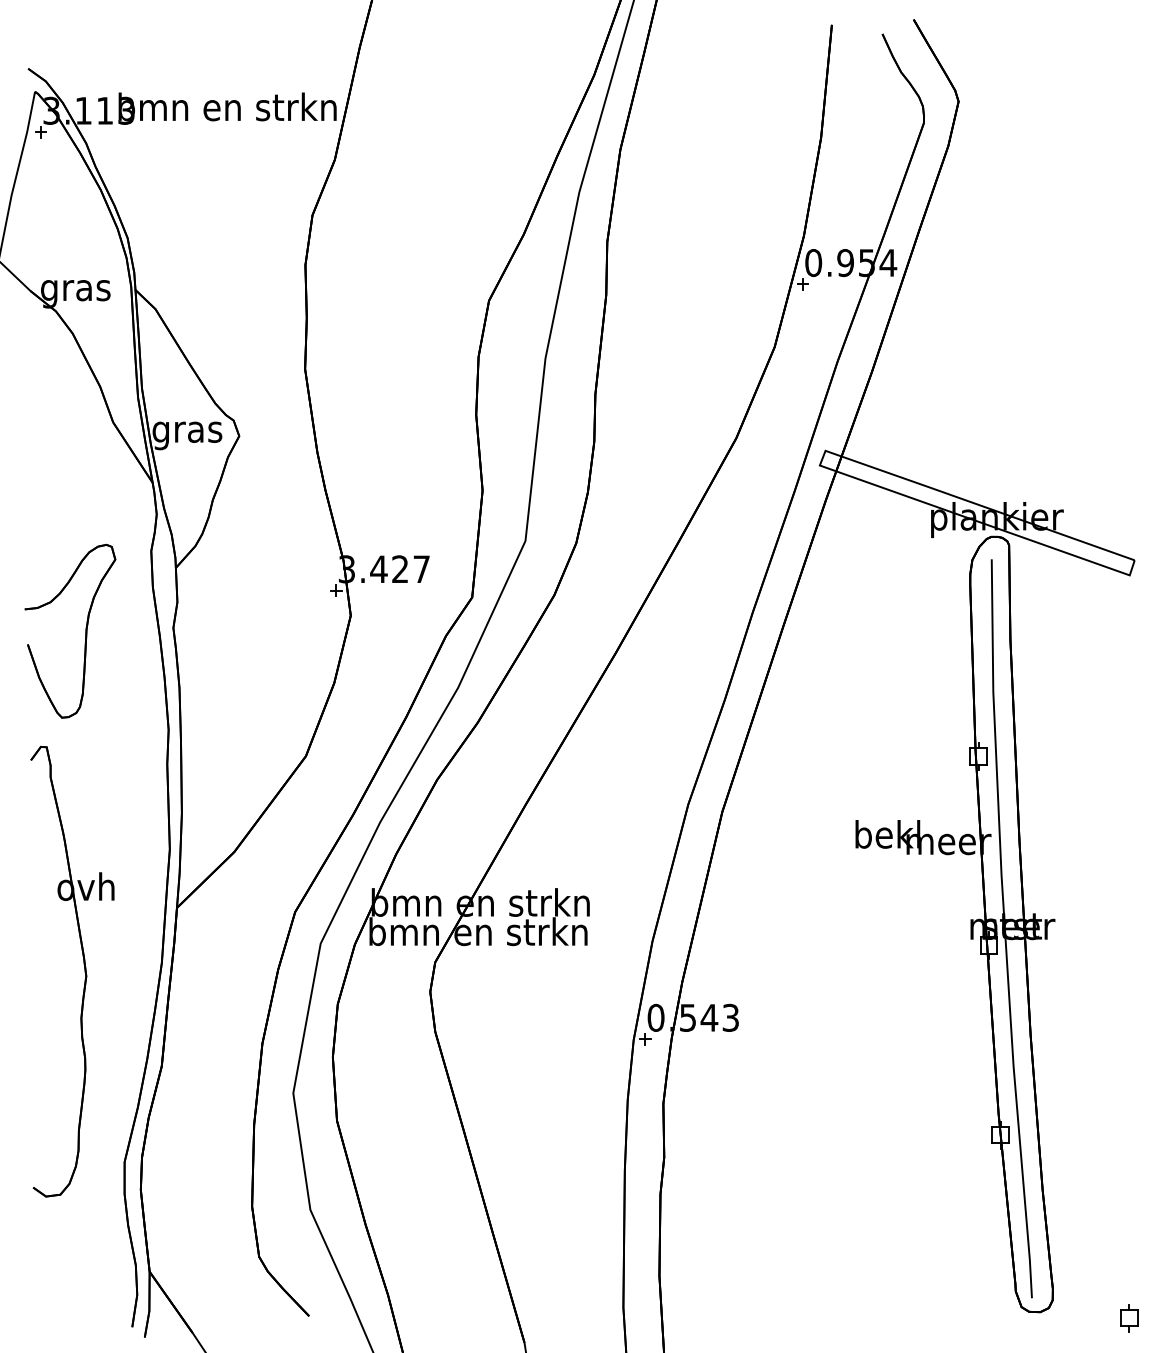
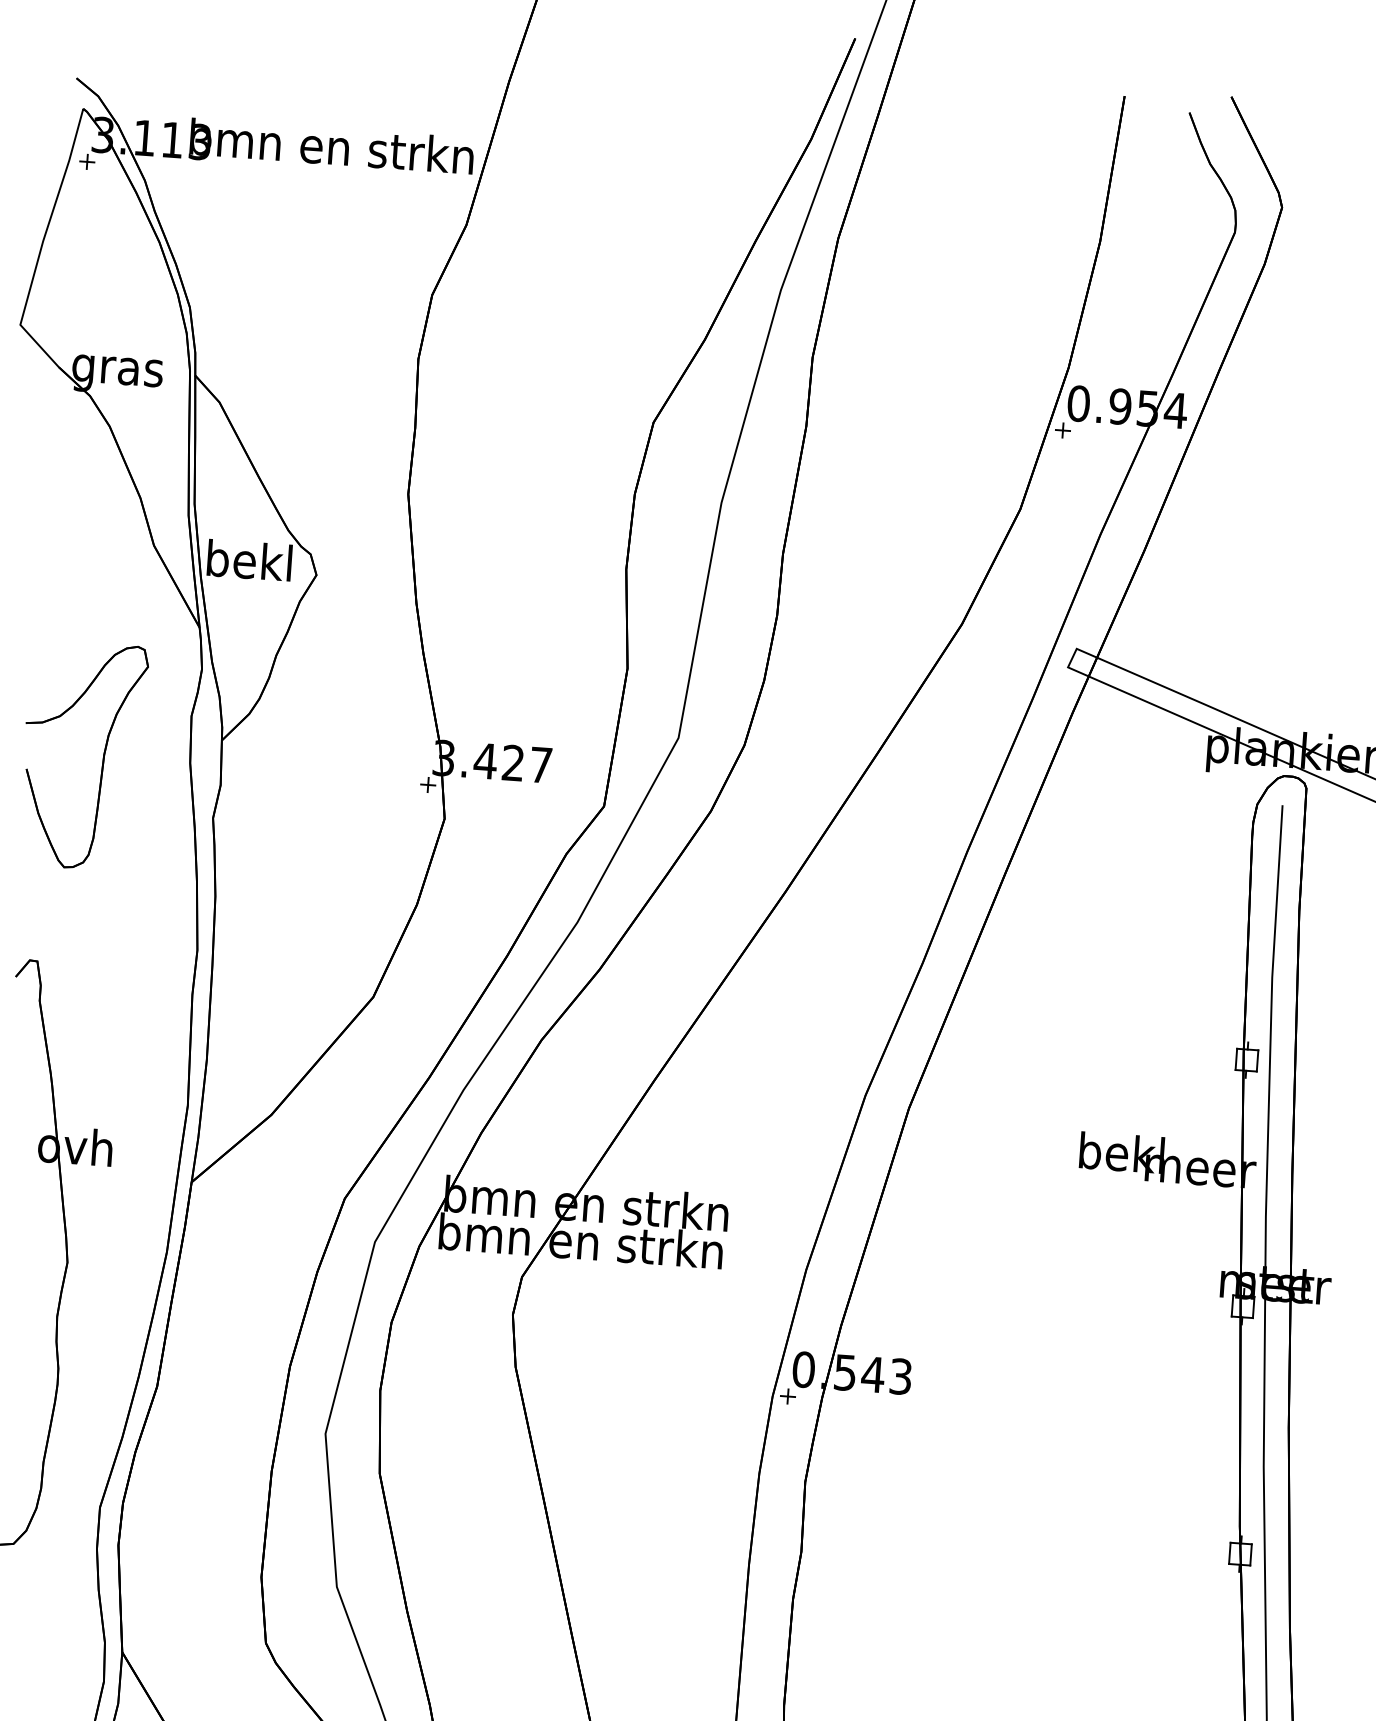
text: (187, 432) -> (249, 565), gras -> bekl
part: (85, 630) -> (102, 756), moved

